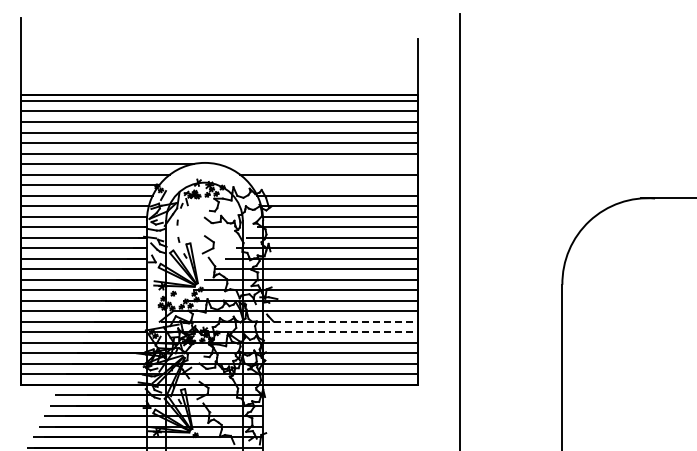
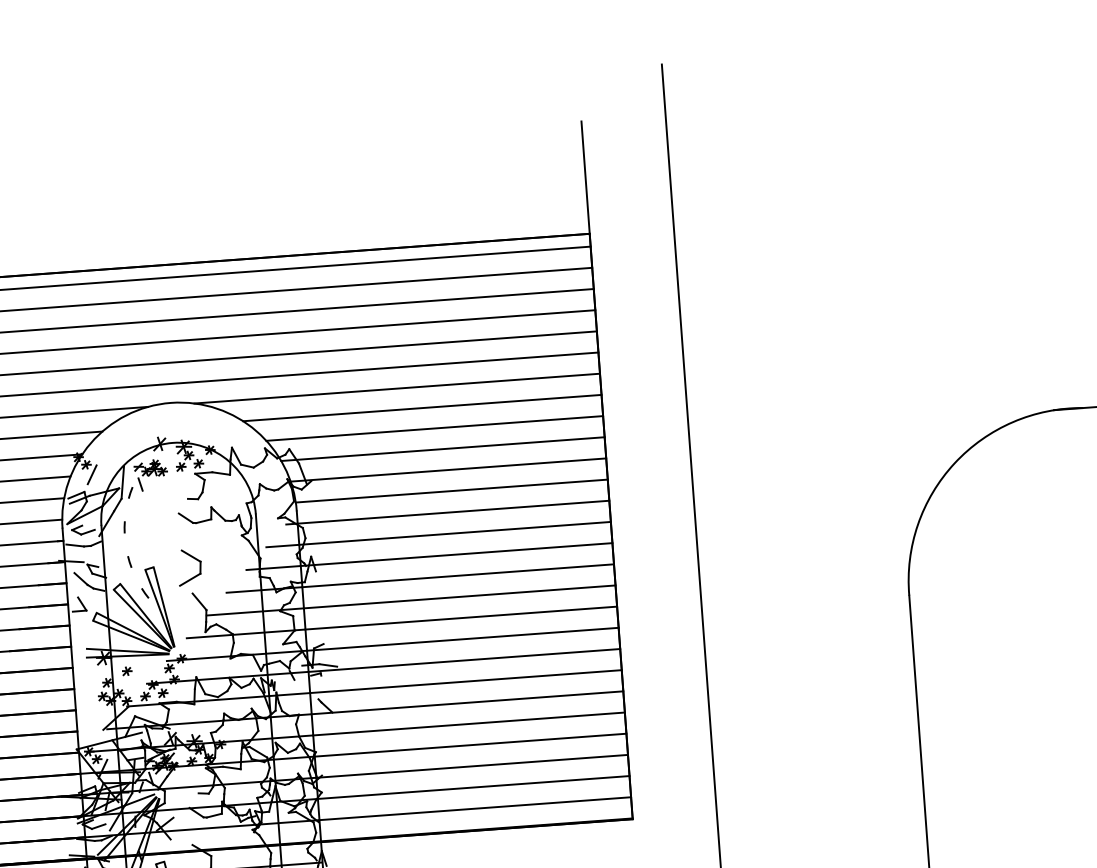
line: (316, 164) -> (395, 389), added
line: (333, 185) -> (433, 429), added
line: (340, 321) -> (467, 702), dashed -> solid
line: (340, 332) -> (469, 724), dashed -> solid

